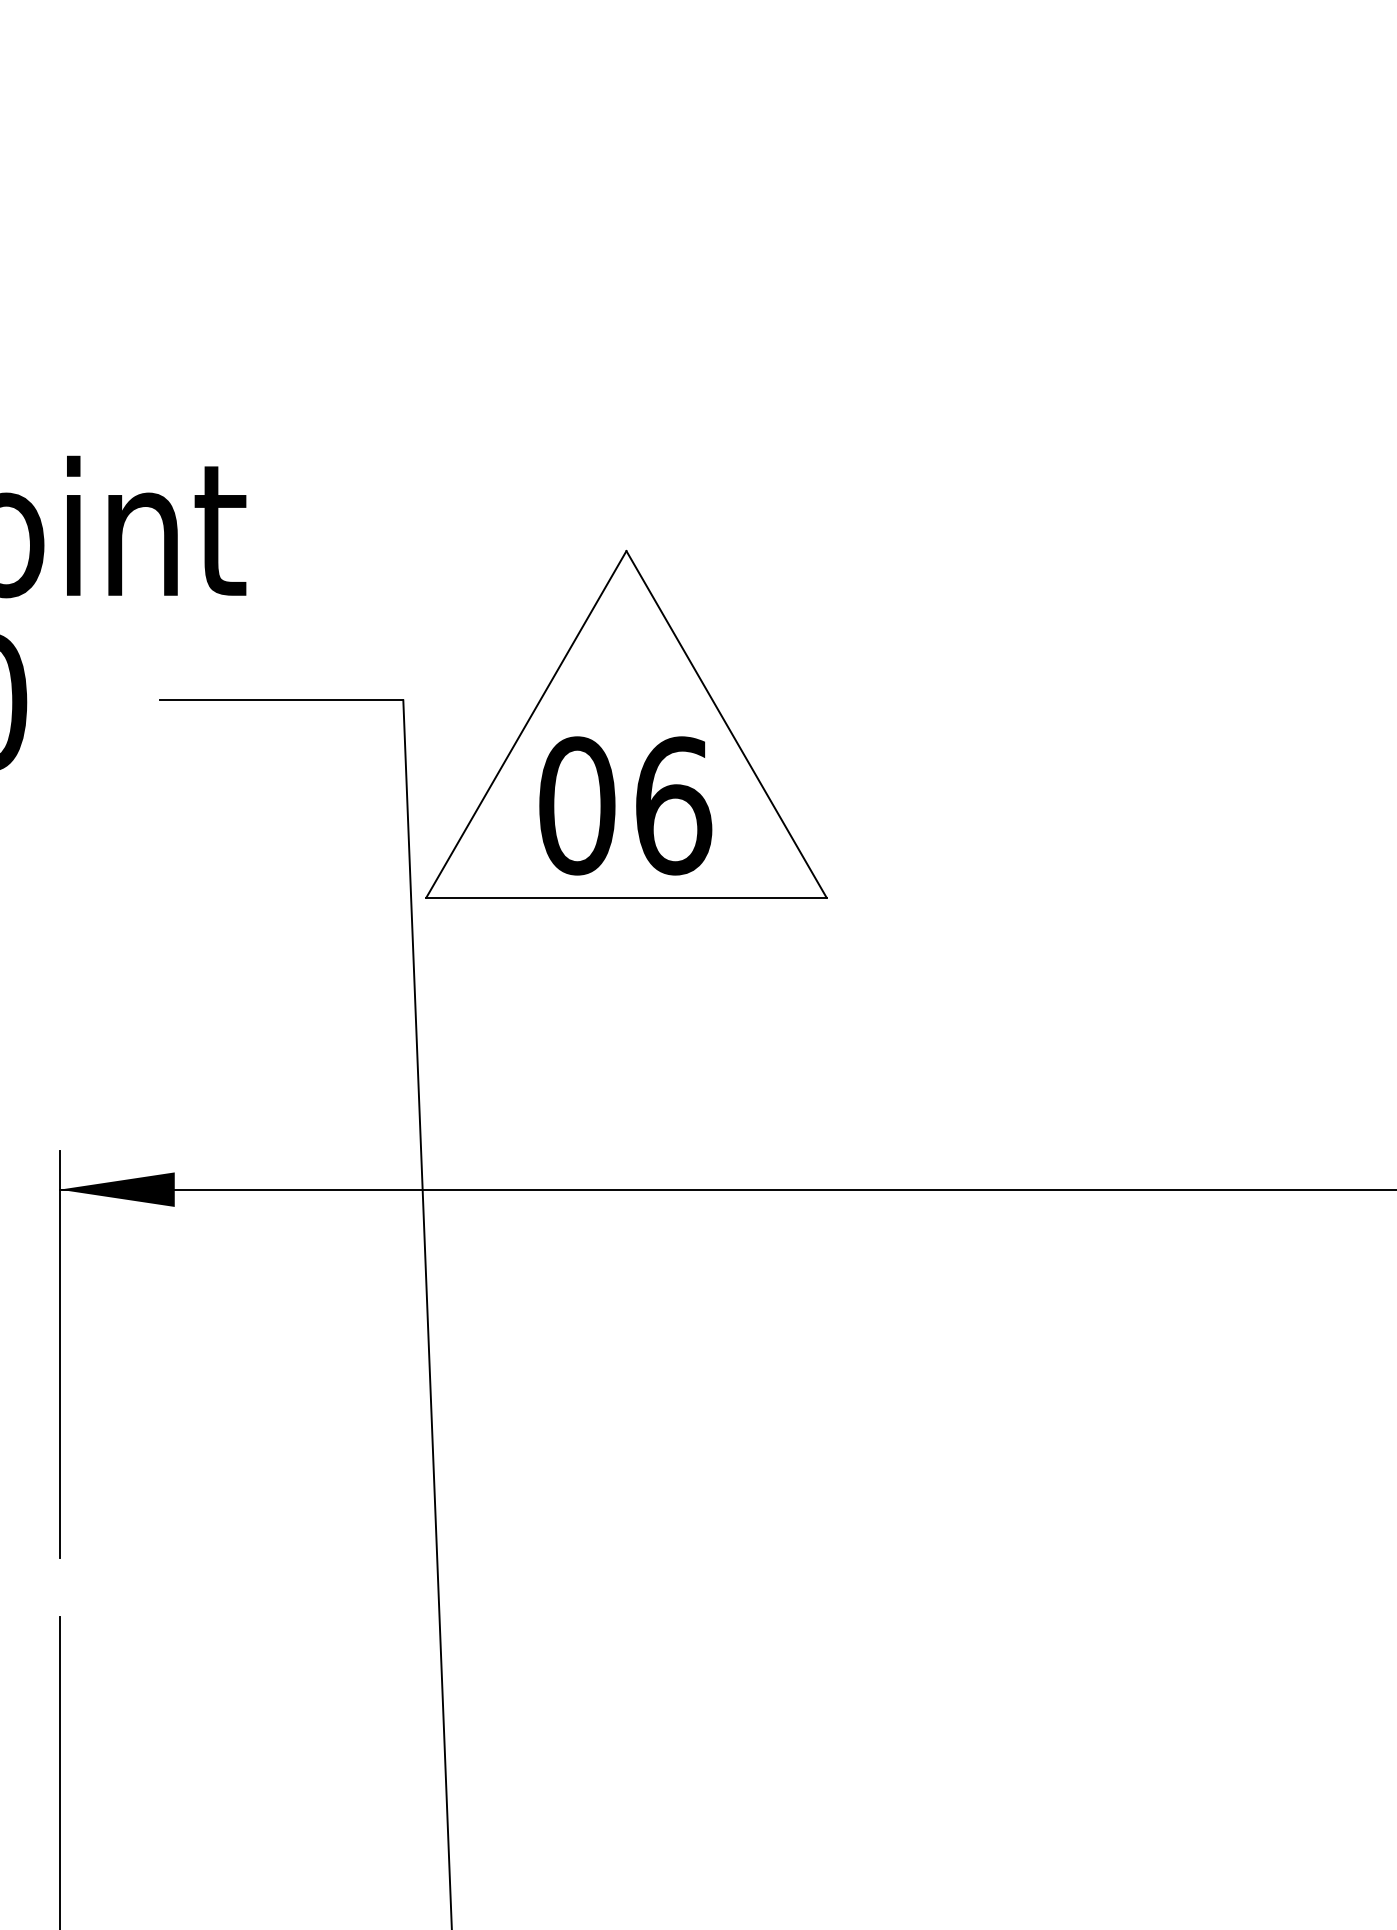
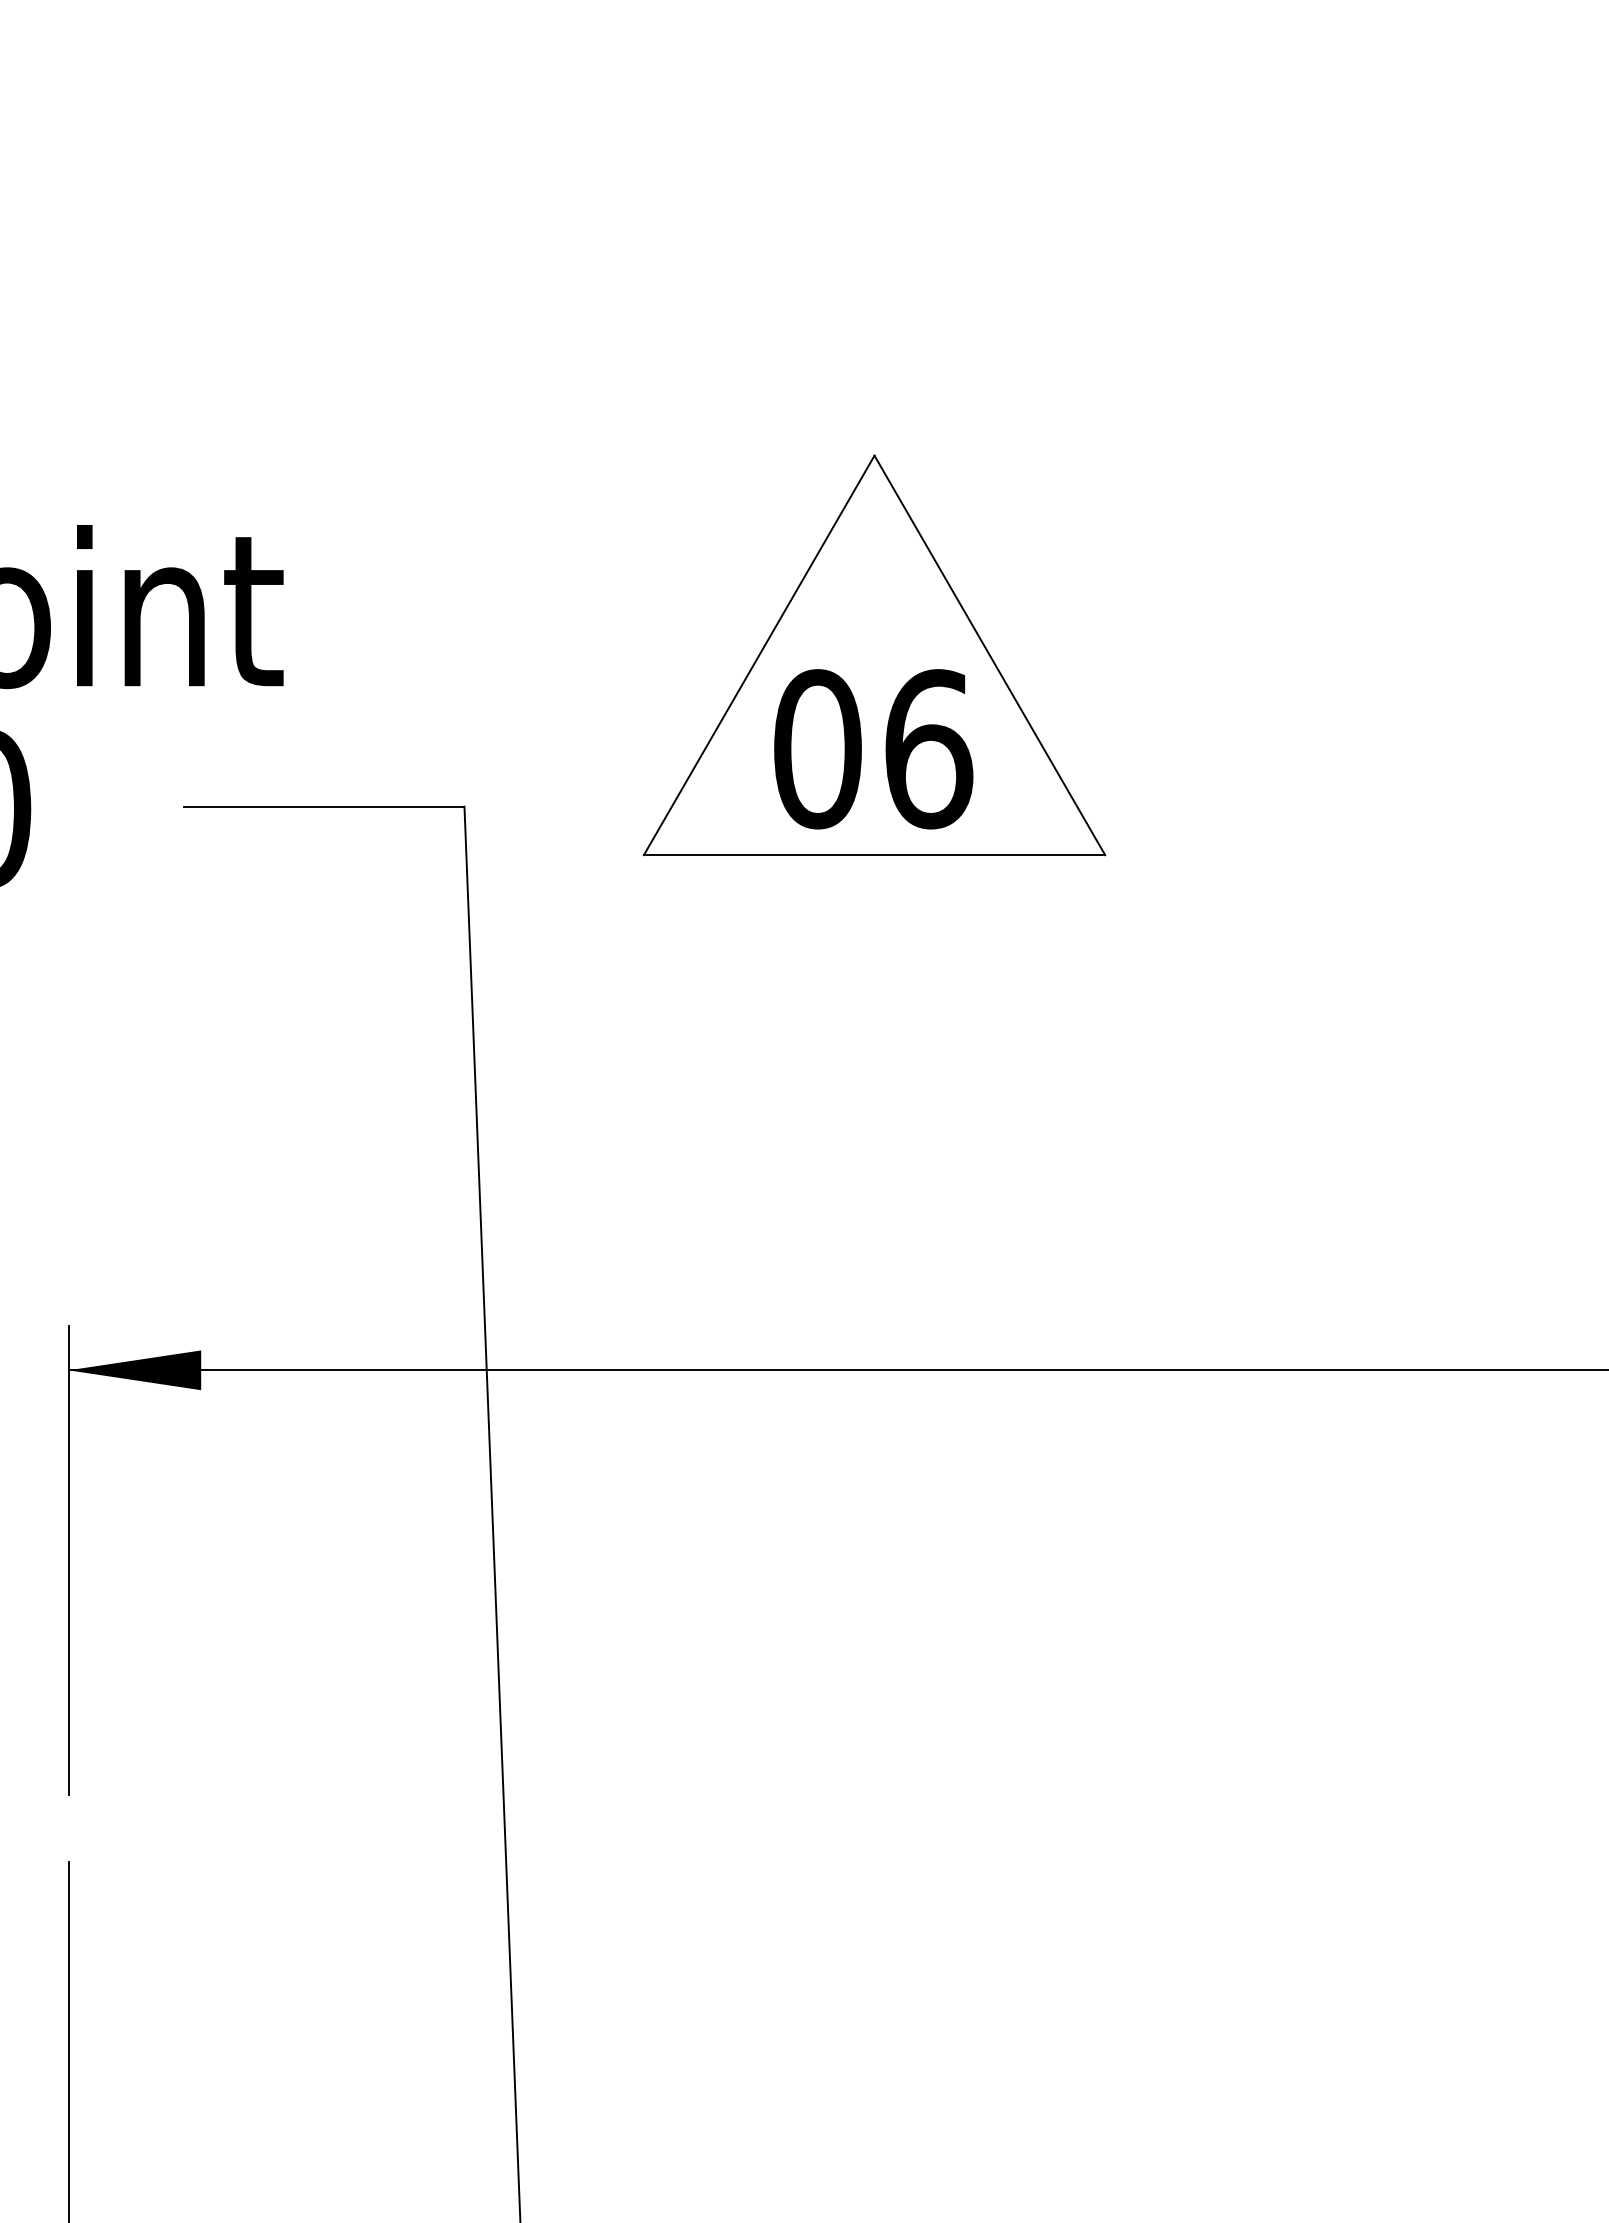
part: (626, 724) -> (874, 655), moved

